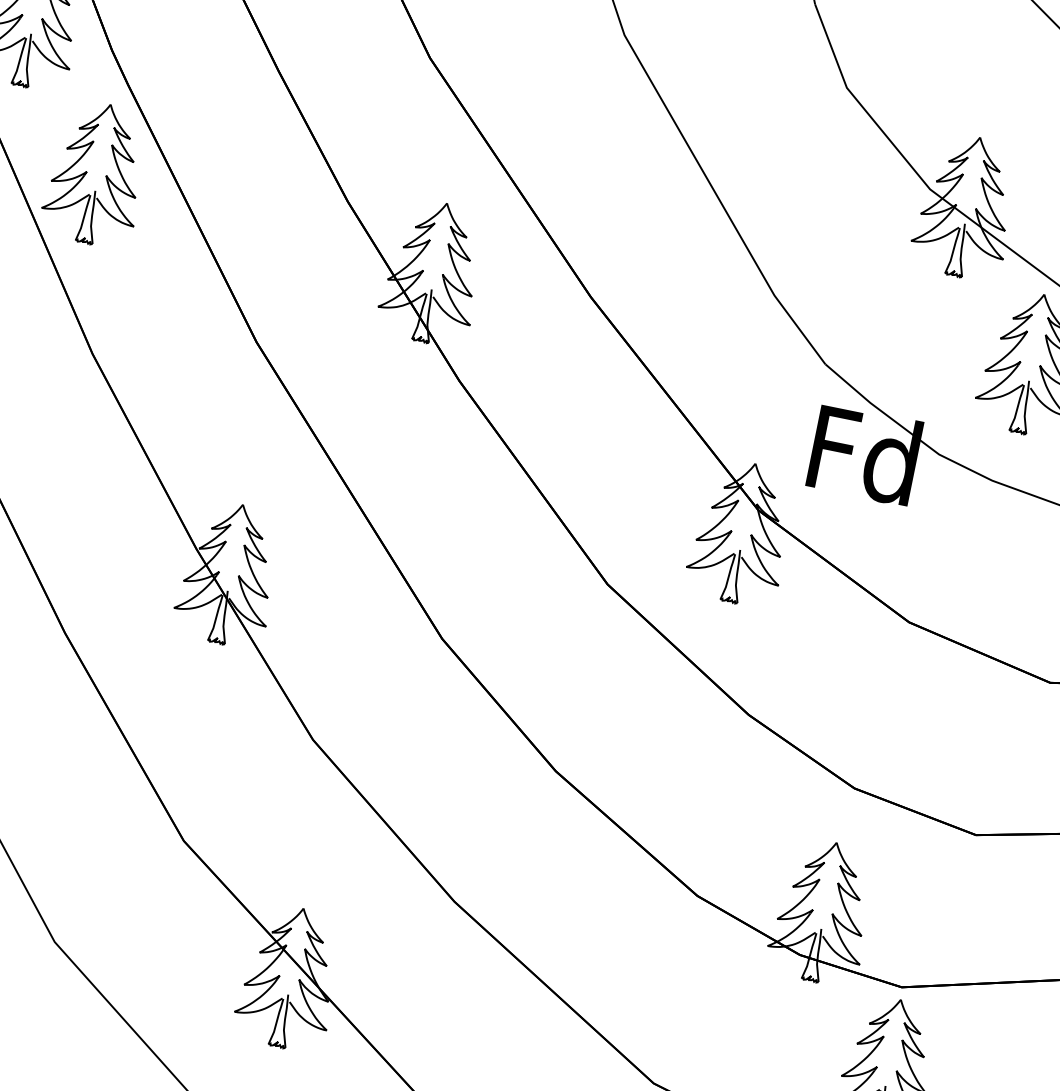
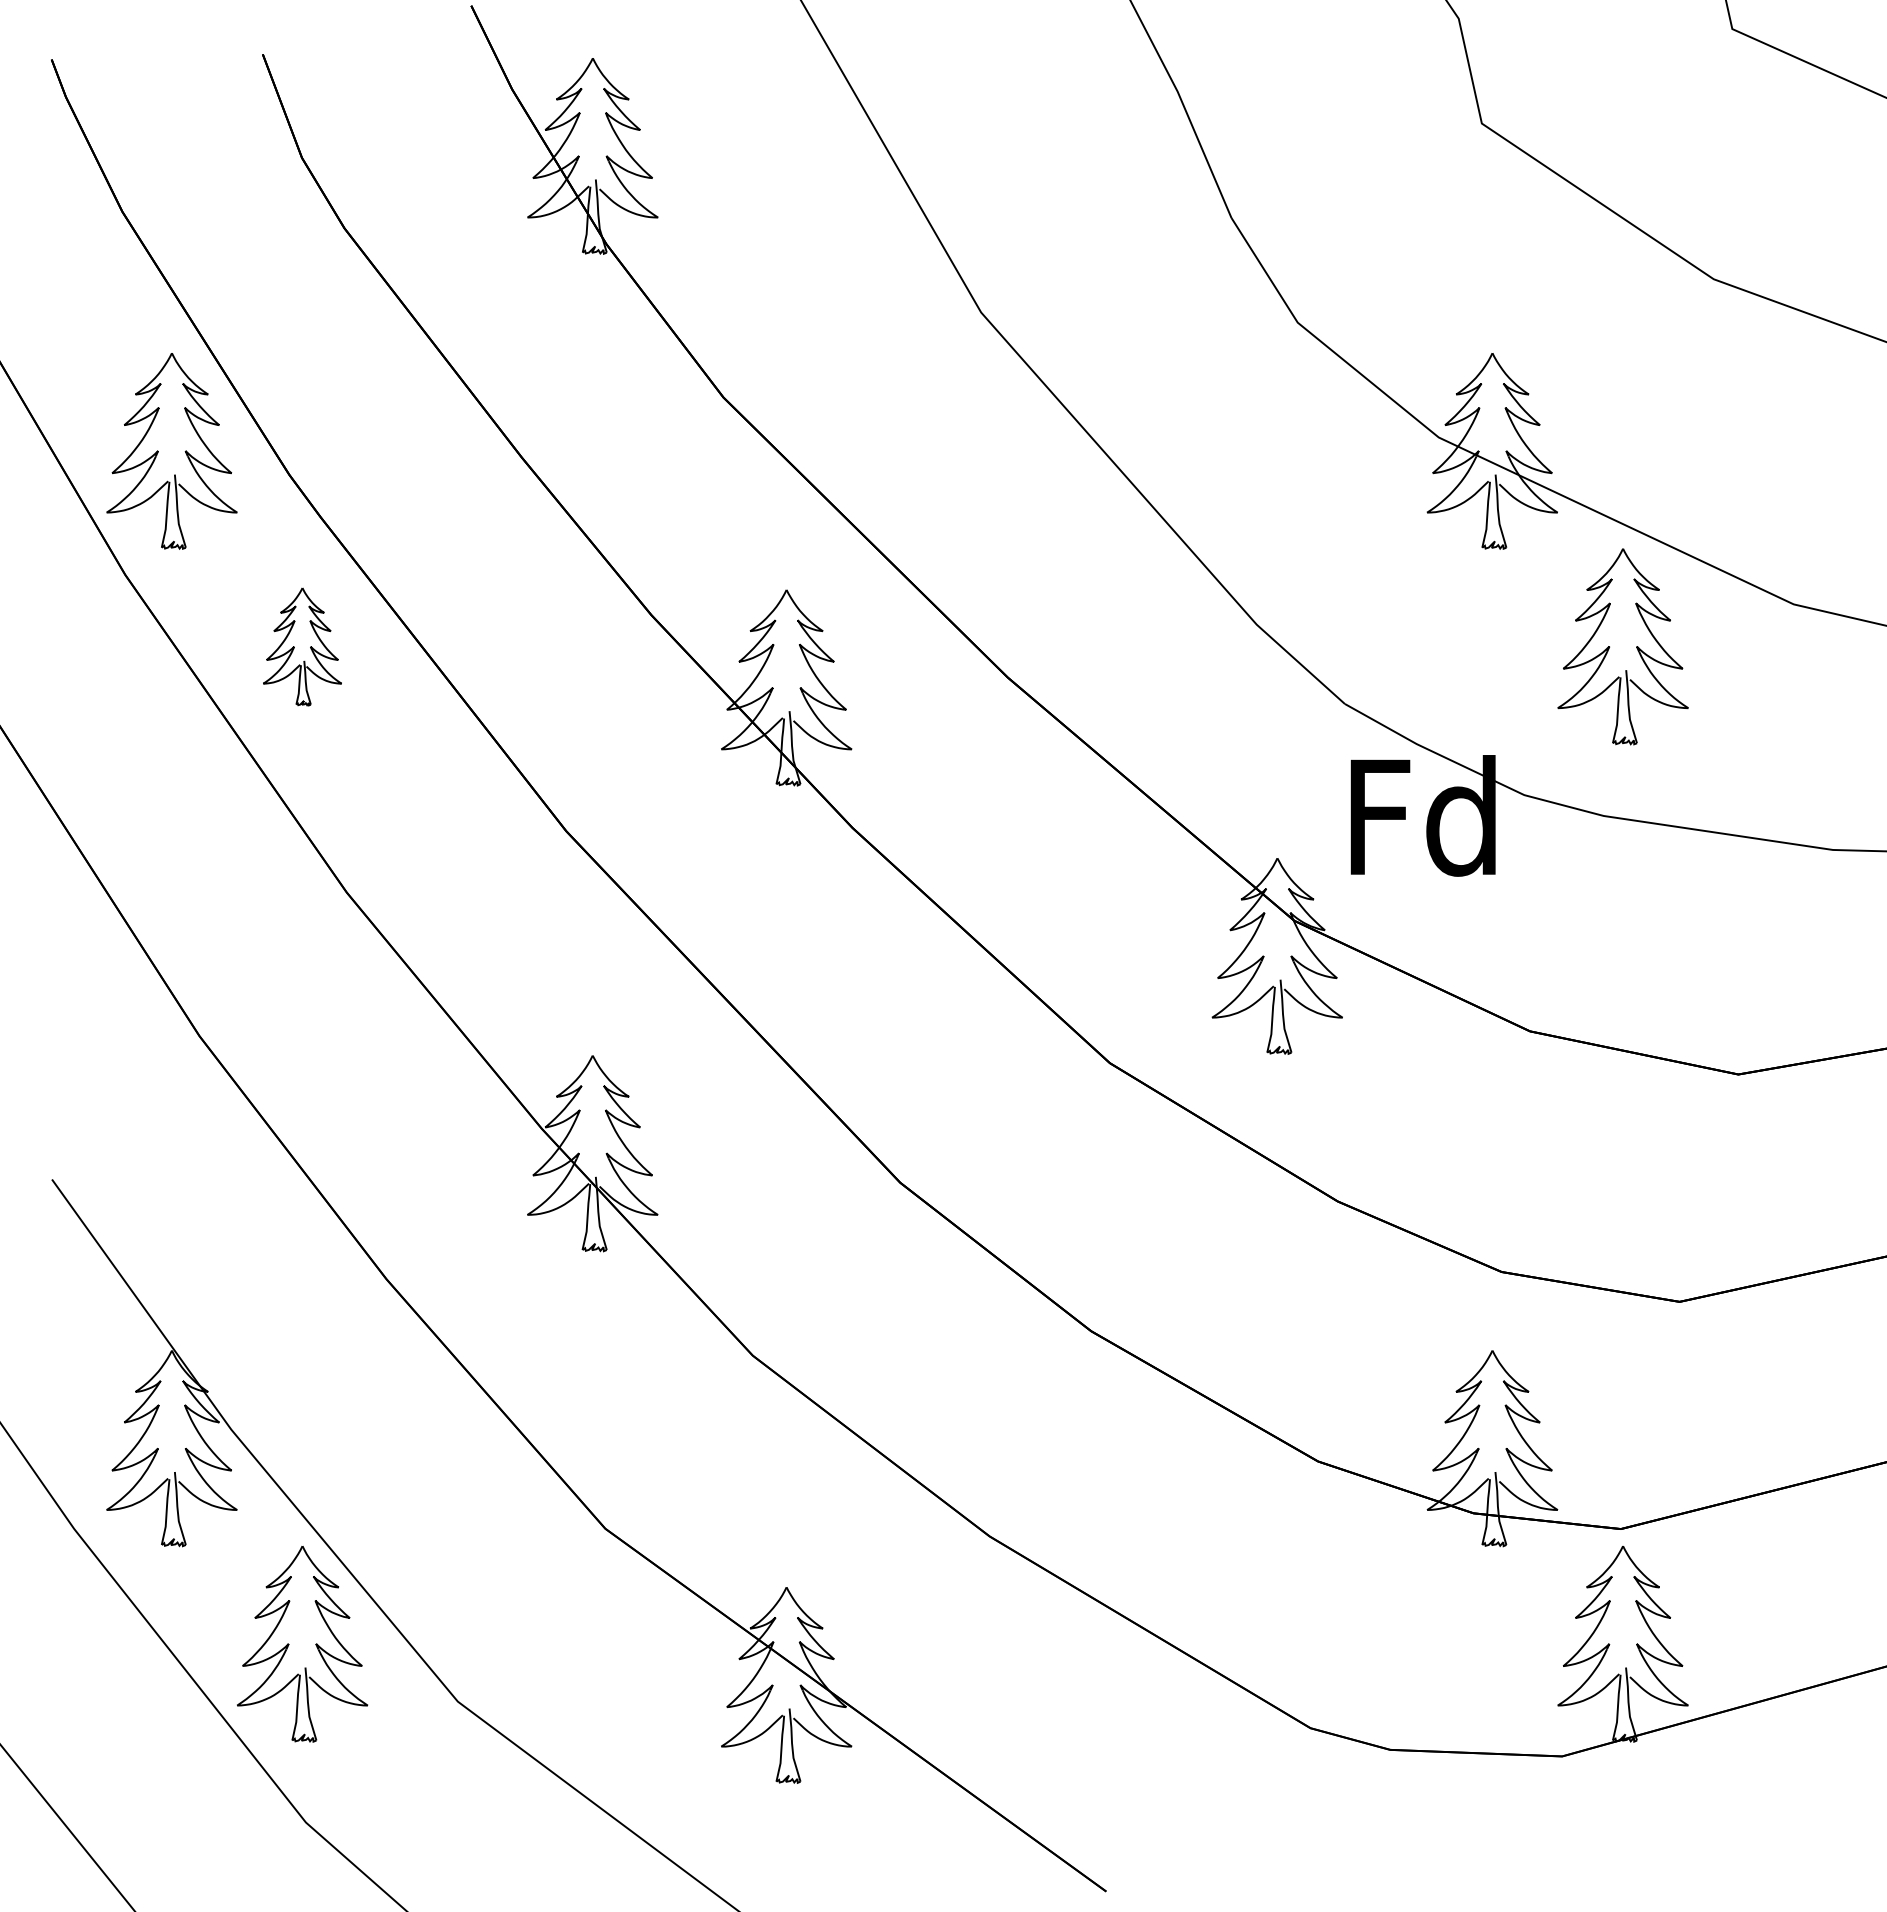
part: (96, 173) -> (302, 646), size x0.6

